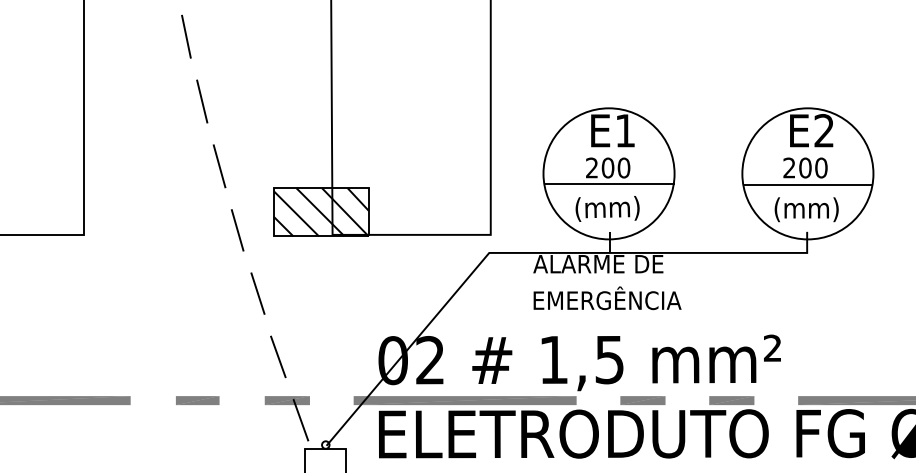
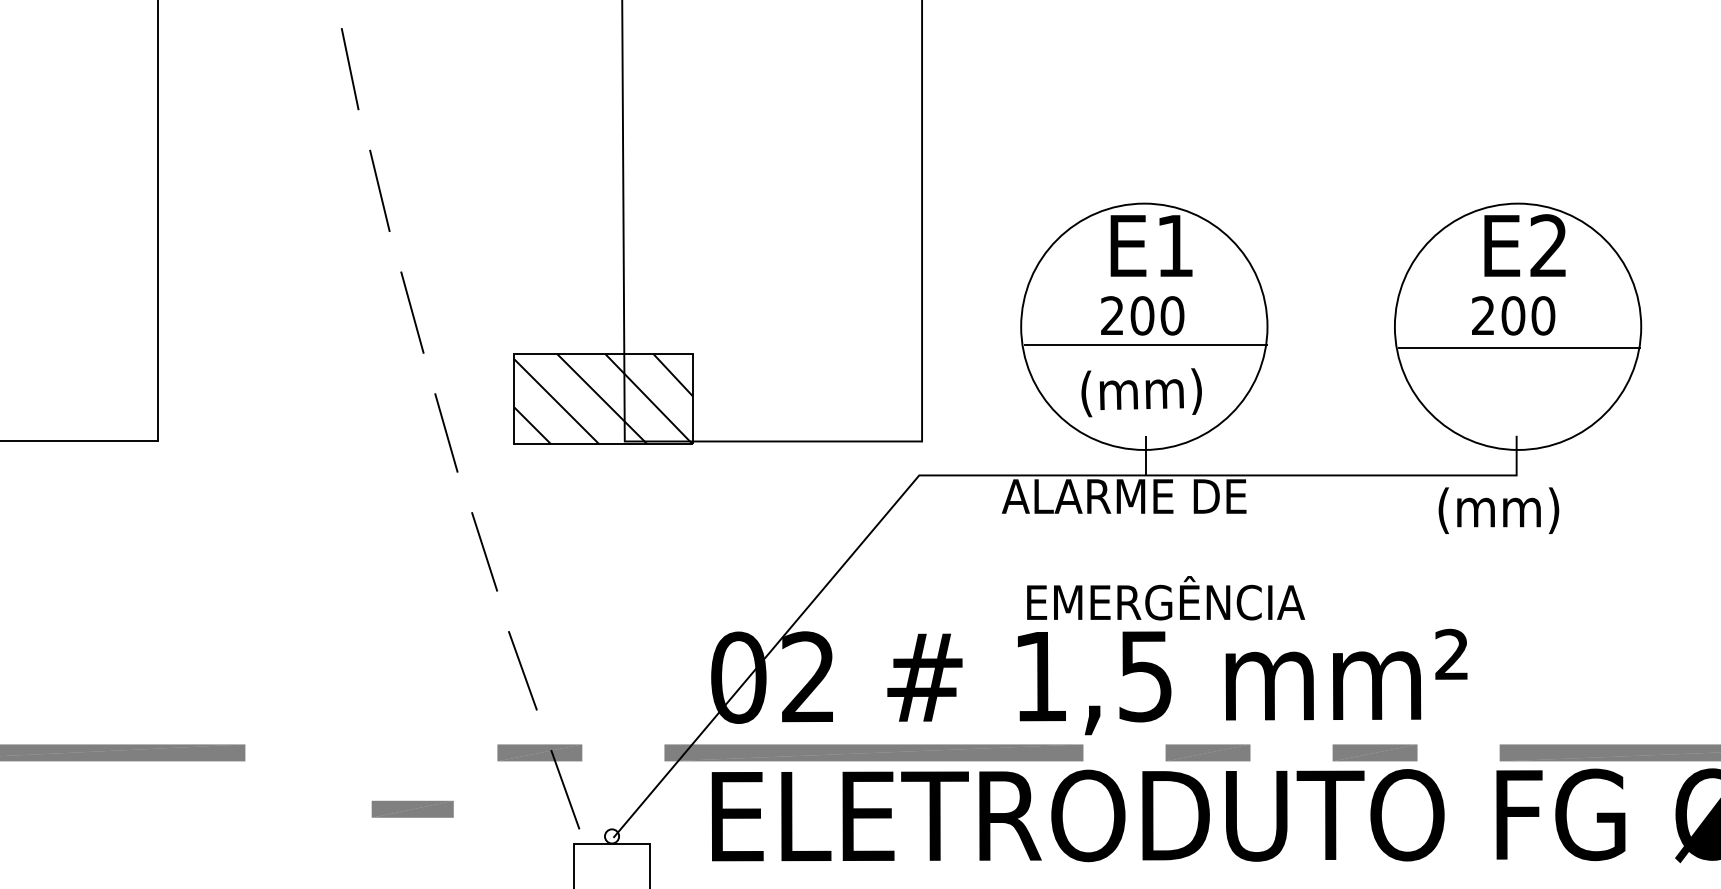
text: (806, 209) -> (1498, 510), moved
text: (607, 298) -> (1165, 598), moved
part: (197, 400) -> (412, 809), moved

